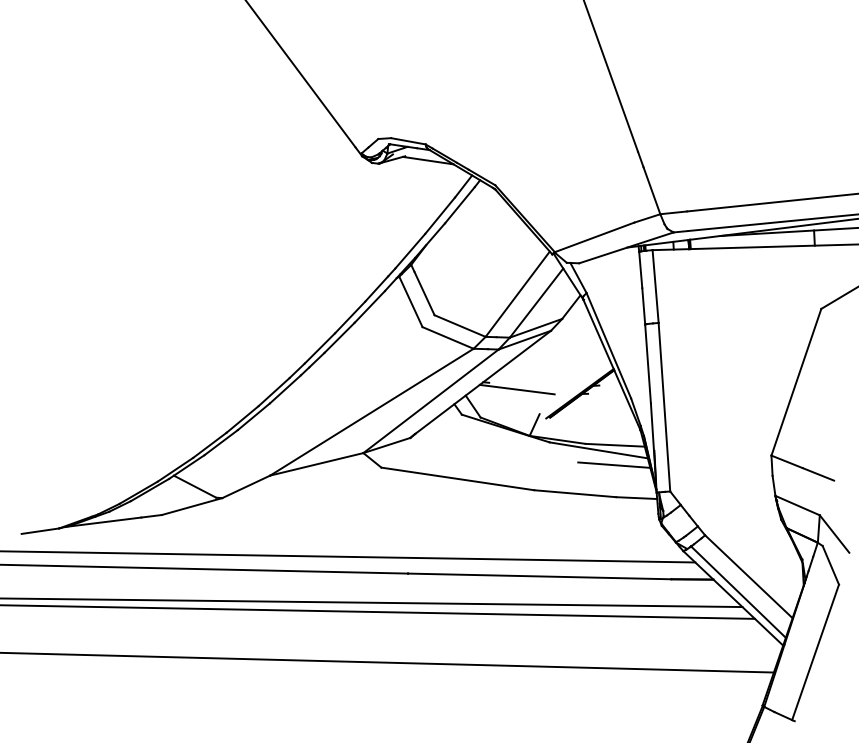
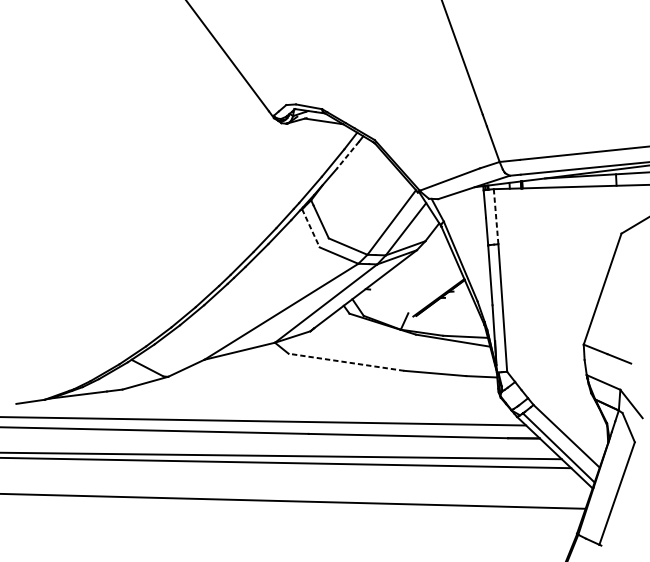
line: (459, 205) -> (347, 155), solid -> dashed
line: (655, 286) -> (496, 216), solid -> dashed
line: (410, 301) -> (310, 228), solid -> dashed
line: (516, 389) -> (390, 294), removed
line: (614, 464) -> (464, 351), removed
line: (457, 478) -> (346, 361), solid -> dashed

